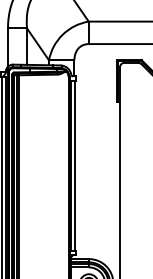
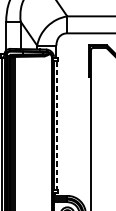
line: (75, 165) -> (57, 125), solid -> dashed

